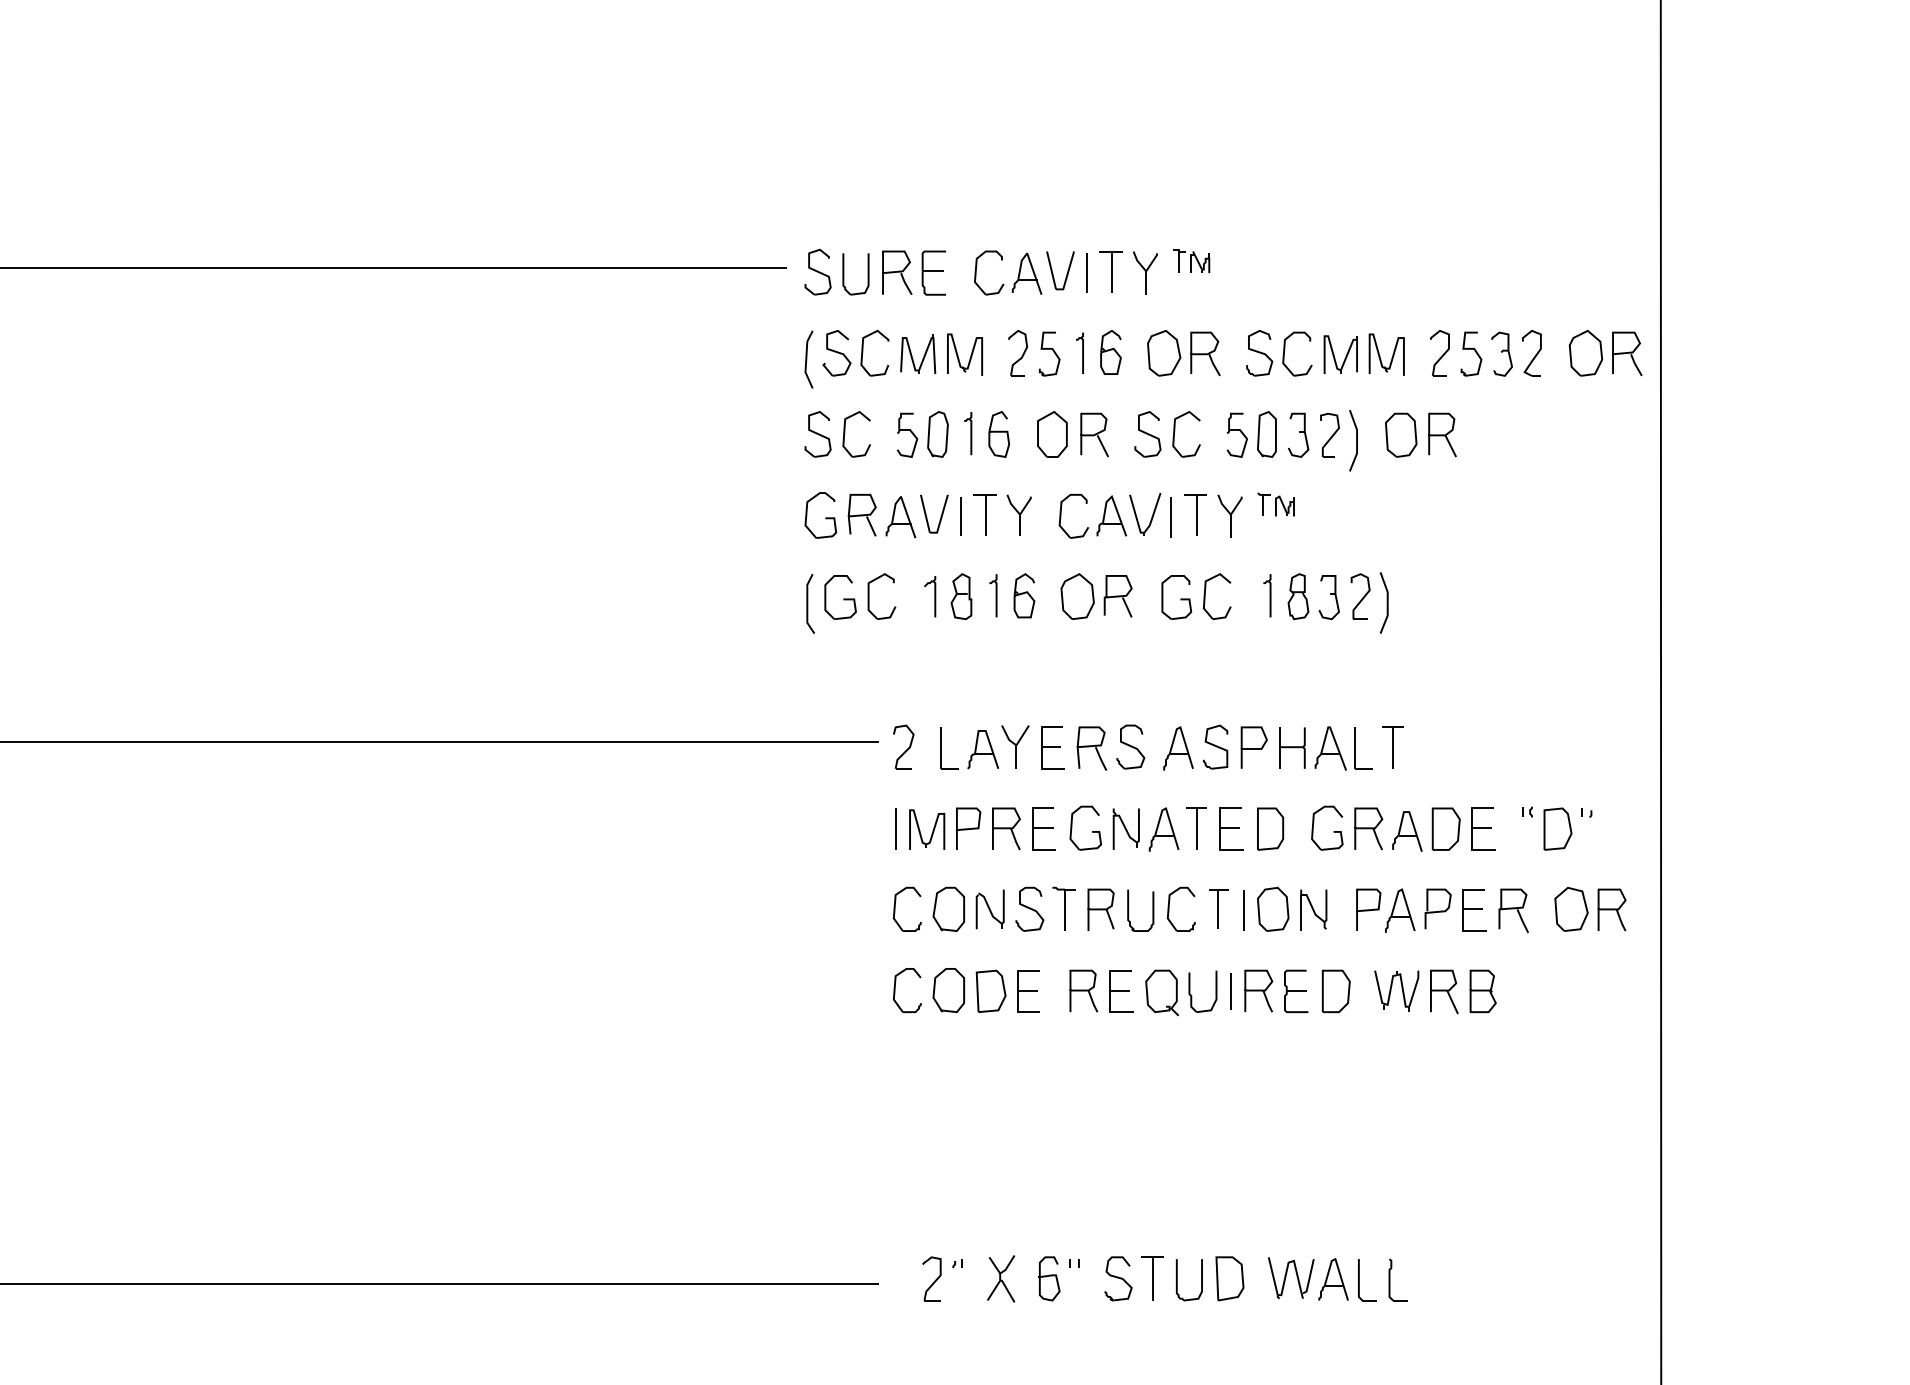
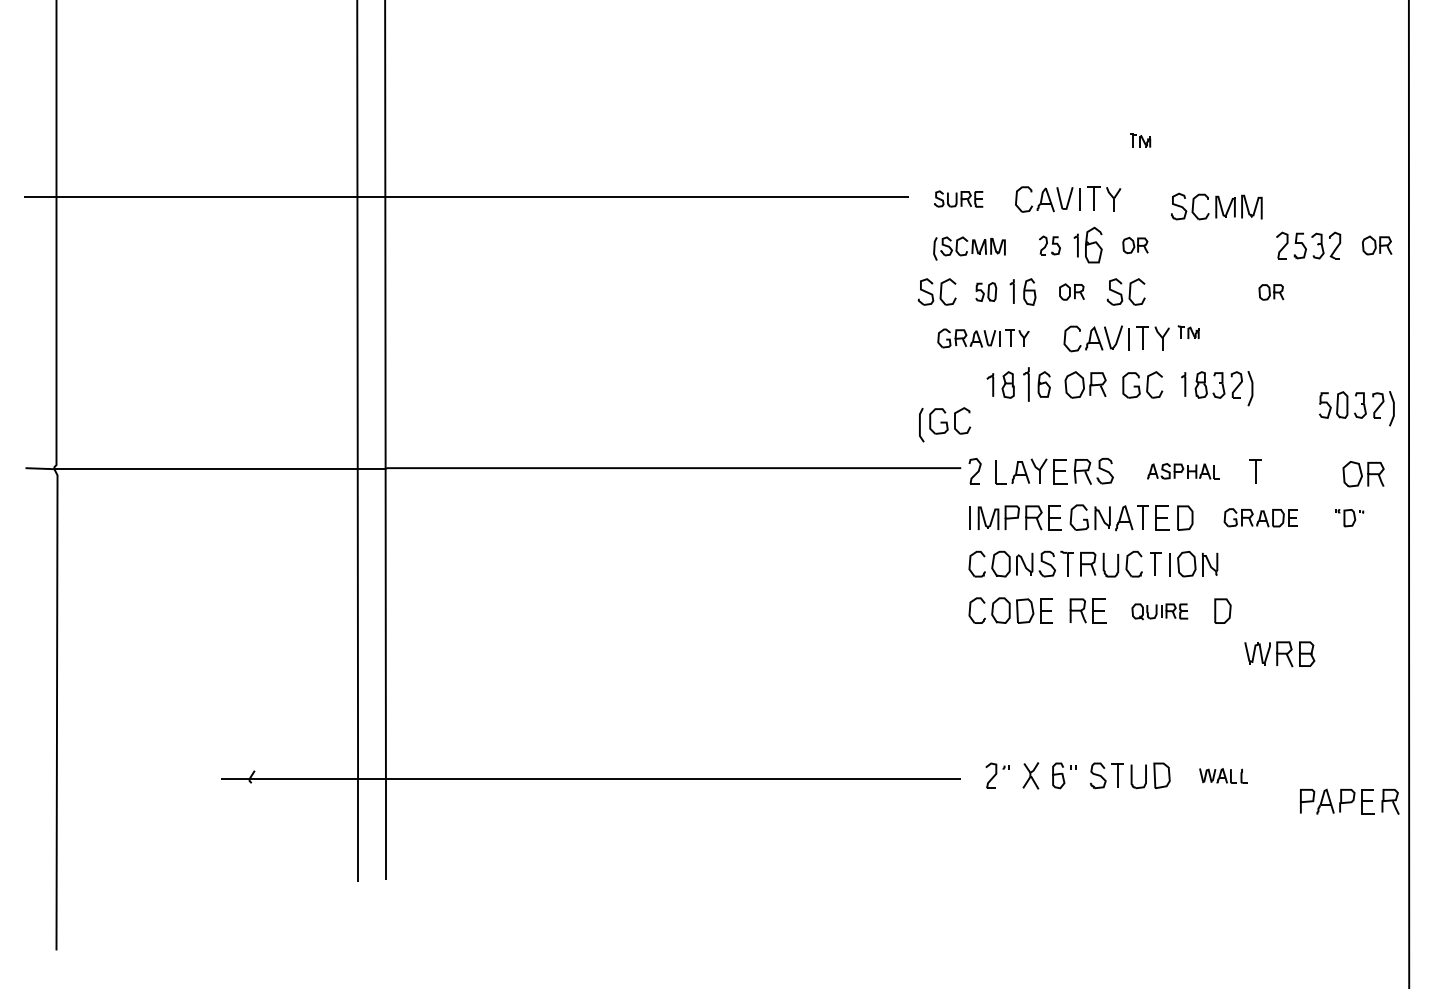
part: (1192, 260) -> (1140, 140), moved
part: (874, 271) -> (958, 198), size x0.6
part: (1110, 351) -> (1093, 244), size x1.4
part: (1033, 353) -> (1049, 245), size x0.7
part: (1183, 353) -> (1135, 245), size x0.6
part: (1325, 353) -> (1216, 206), moved
part: (1604, 353) -> (1376, 245), size x0.7
part: (893, 358) -> (969, 248), size x0.7
part: (923, 433) -> (986, 291), size x0.7
part: (1071, 433) -> (1071, 291), size x0.6
part: (1420, 435) -> (1271, 292), size x0.6
part: (1291, 440) -> (1356, 408), moved
part: (918, 515) -> (983, 338), size x0.7
part: (993, 595) -> (1026, 384), size x1.4
part: (852, 602) -> (945, 424), moved
part: (1267, 747) -> (1183, 471), size x0.6
part: (1401, 827) -> (1260, 517), size x0.7
part: (1557, 827) -> (1349, 517), size x0.7
part: (1590, 908) -> (1363, 473), moved
part: (1441, 909) -> (1349, 801), moved
part: (1225, 991) -> (1159, 611), size x0.6
part: (1434, 991) -> (1279, 654), moved
part: (1337, 1278) -> (1223, 775), size x0.6

